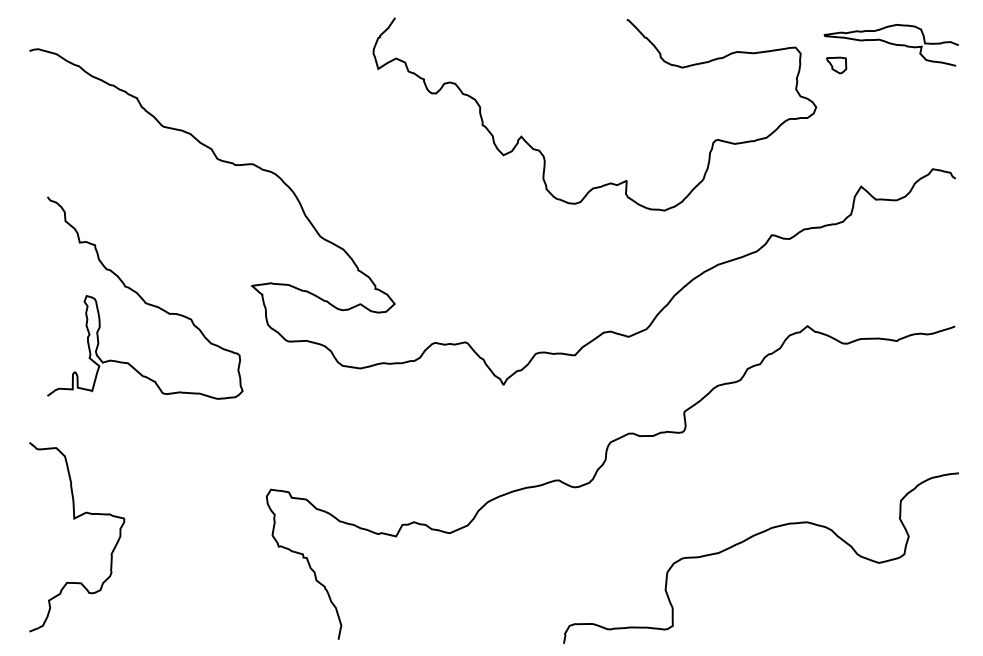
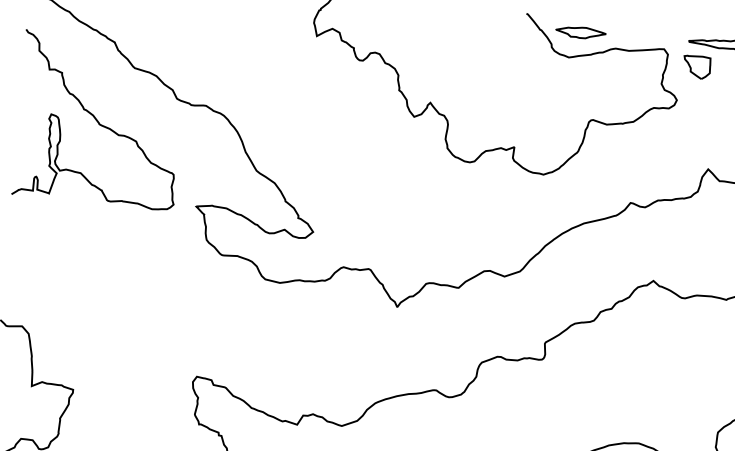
part: (693, 36) -> (580, 32), added
part: (836, 65) -> (696, 67), size x1.67
curve: (143, 298) -> (98, 120), moved

